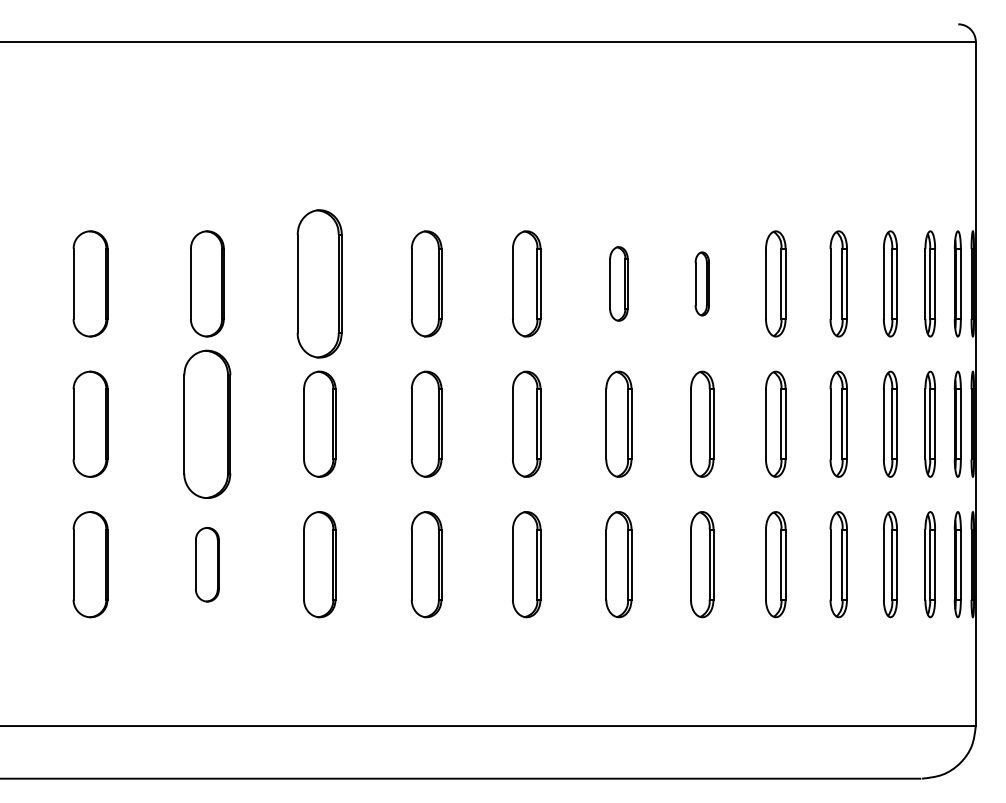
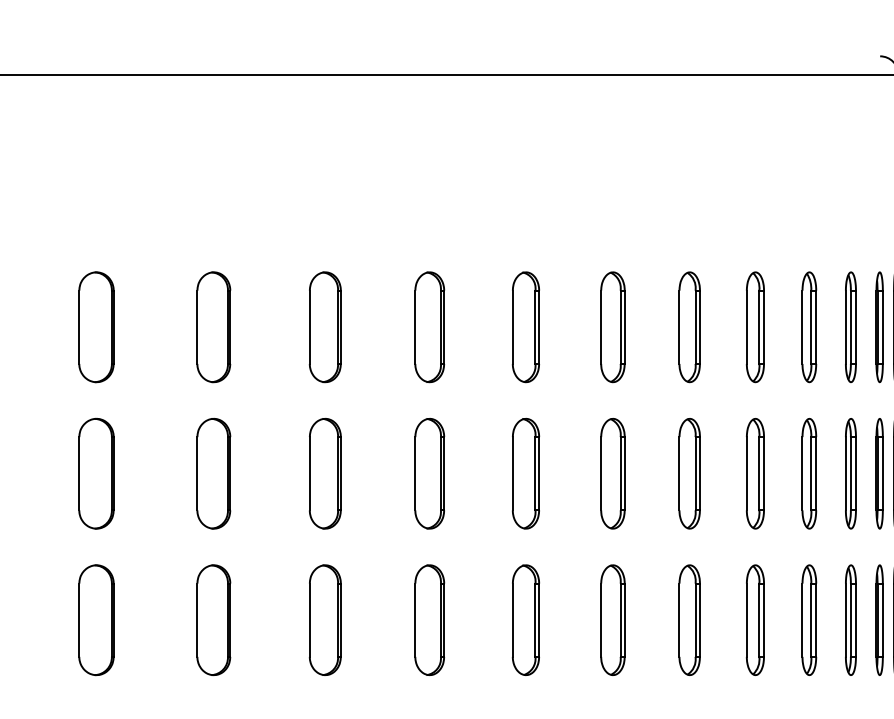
part: (319, 283) -> (213, 326), size x0.71
part: (618, 283) -> (525, 326), size x1.43
part: (702, 283) -> (613, 326), size x1.67
part: (207, 423) -> (96, 472), size x0.71
part: (207, 564) -> (96, 620), size x1.43

